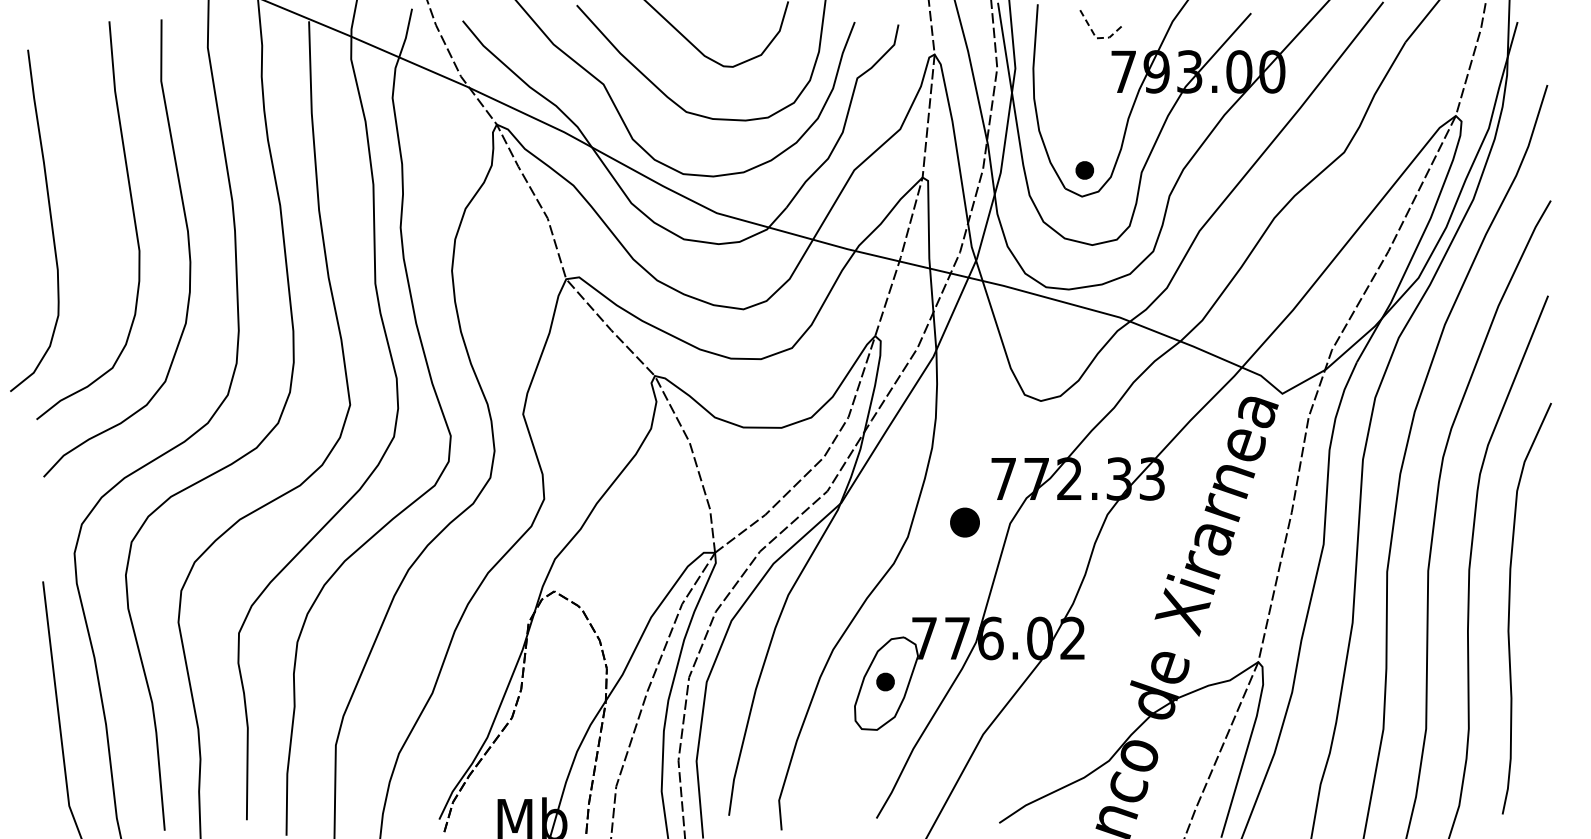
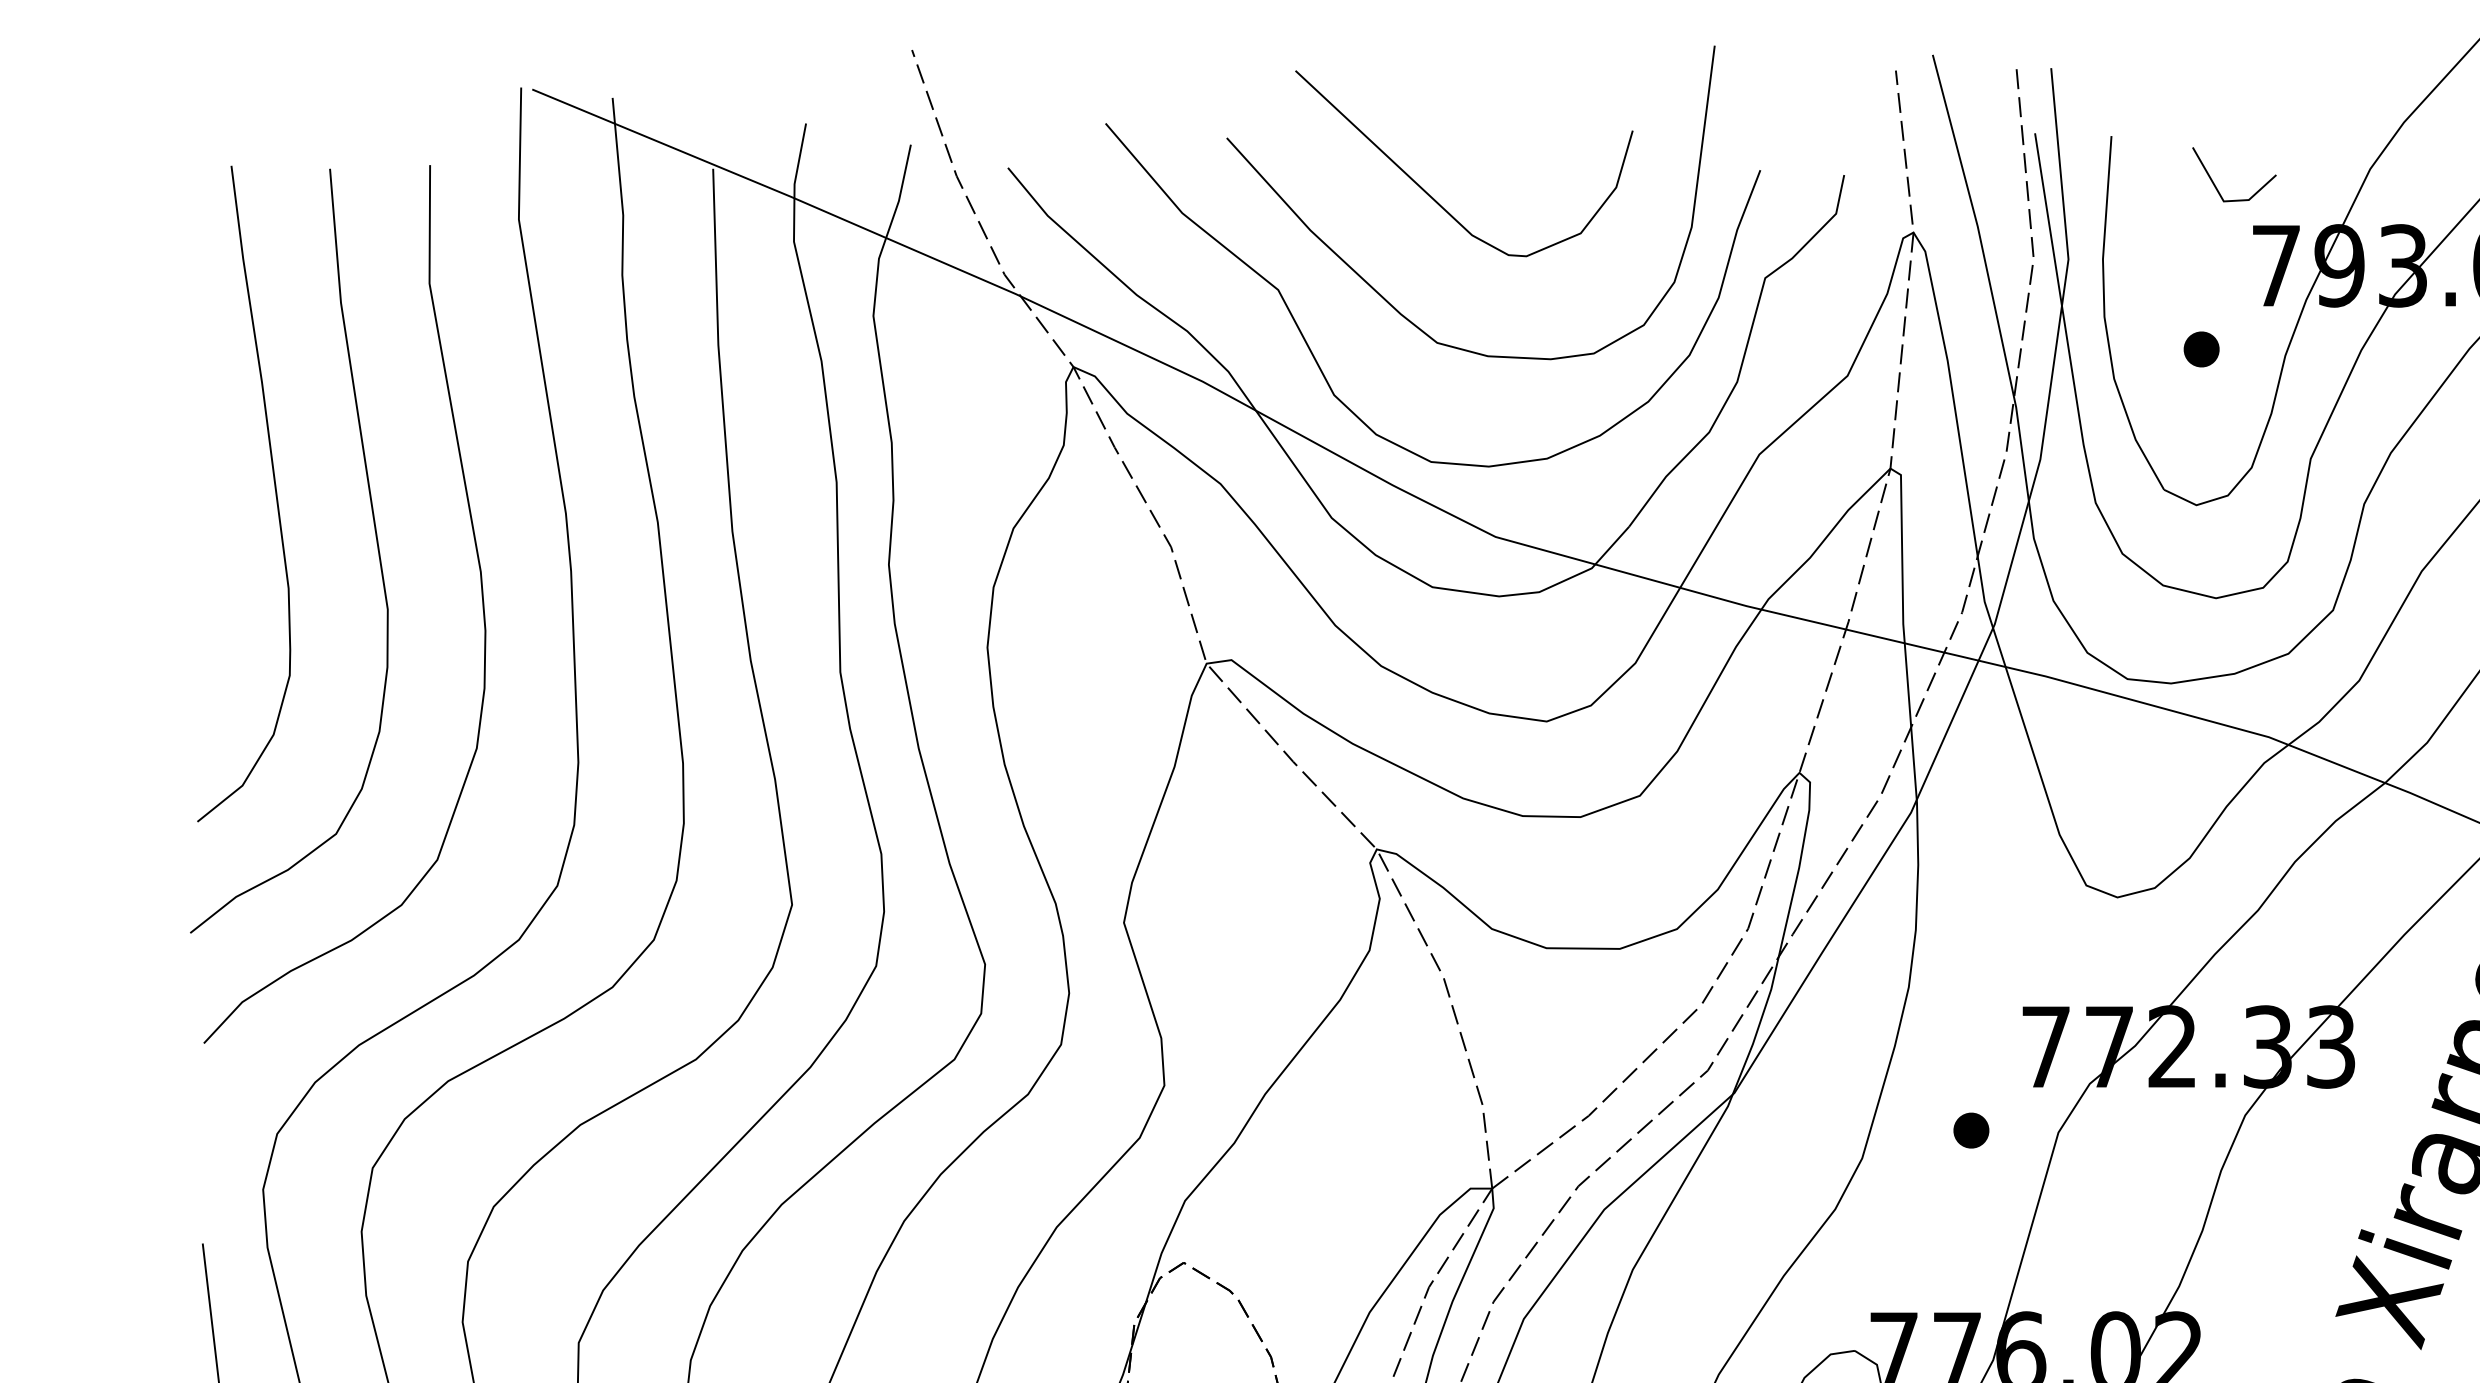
line: (1097, 38) -> (2225, 201), dashed -> solid
part: (1084, 170) -> (2201, 349), moved
curve: (49, 215) -> (272, 483), moved
part: (964, 522) -> (1970, 1130), size x0.62

